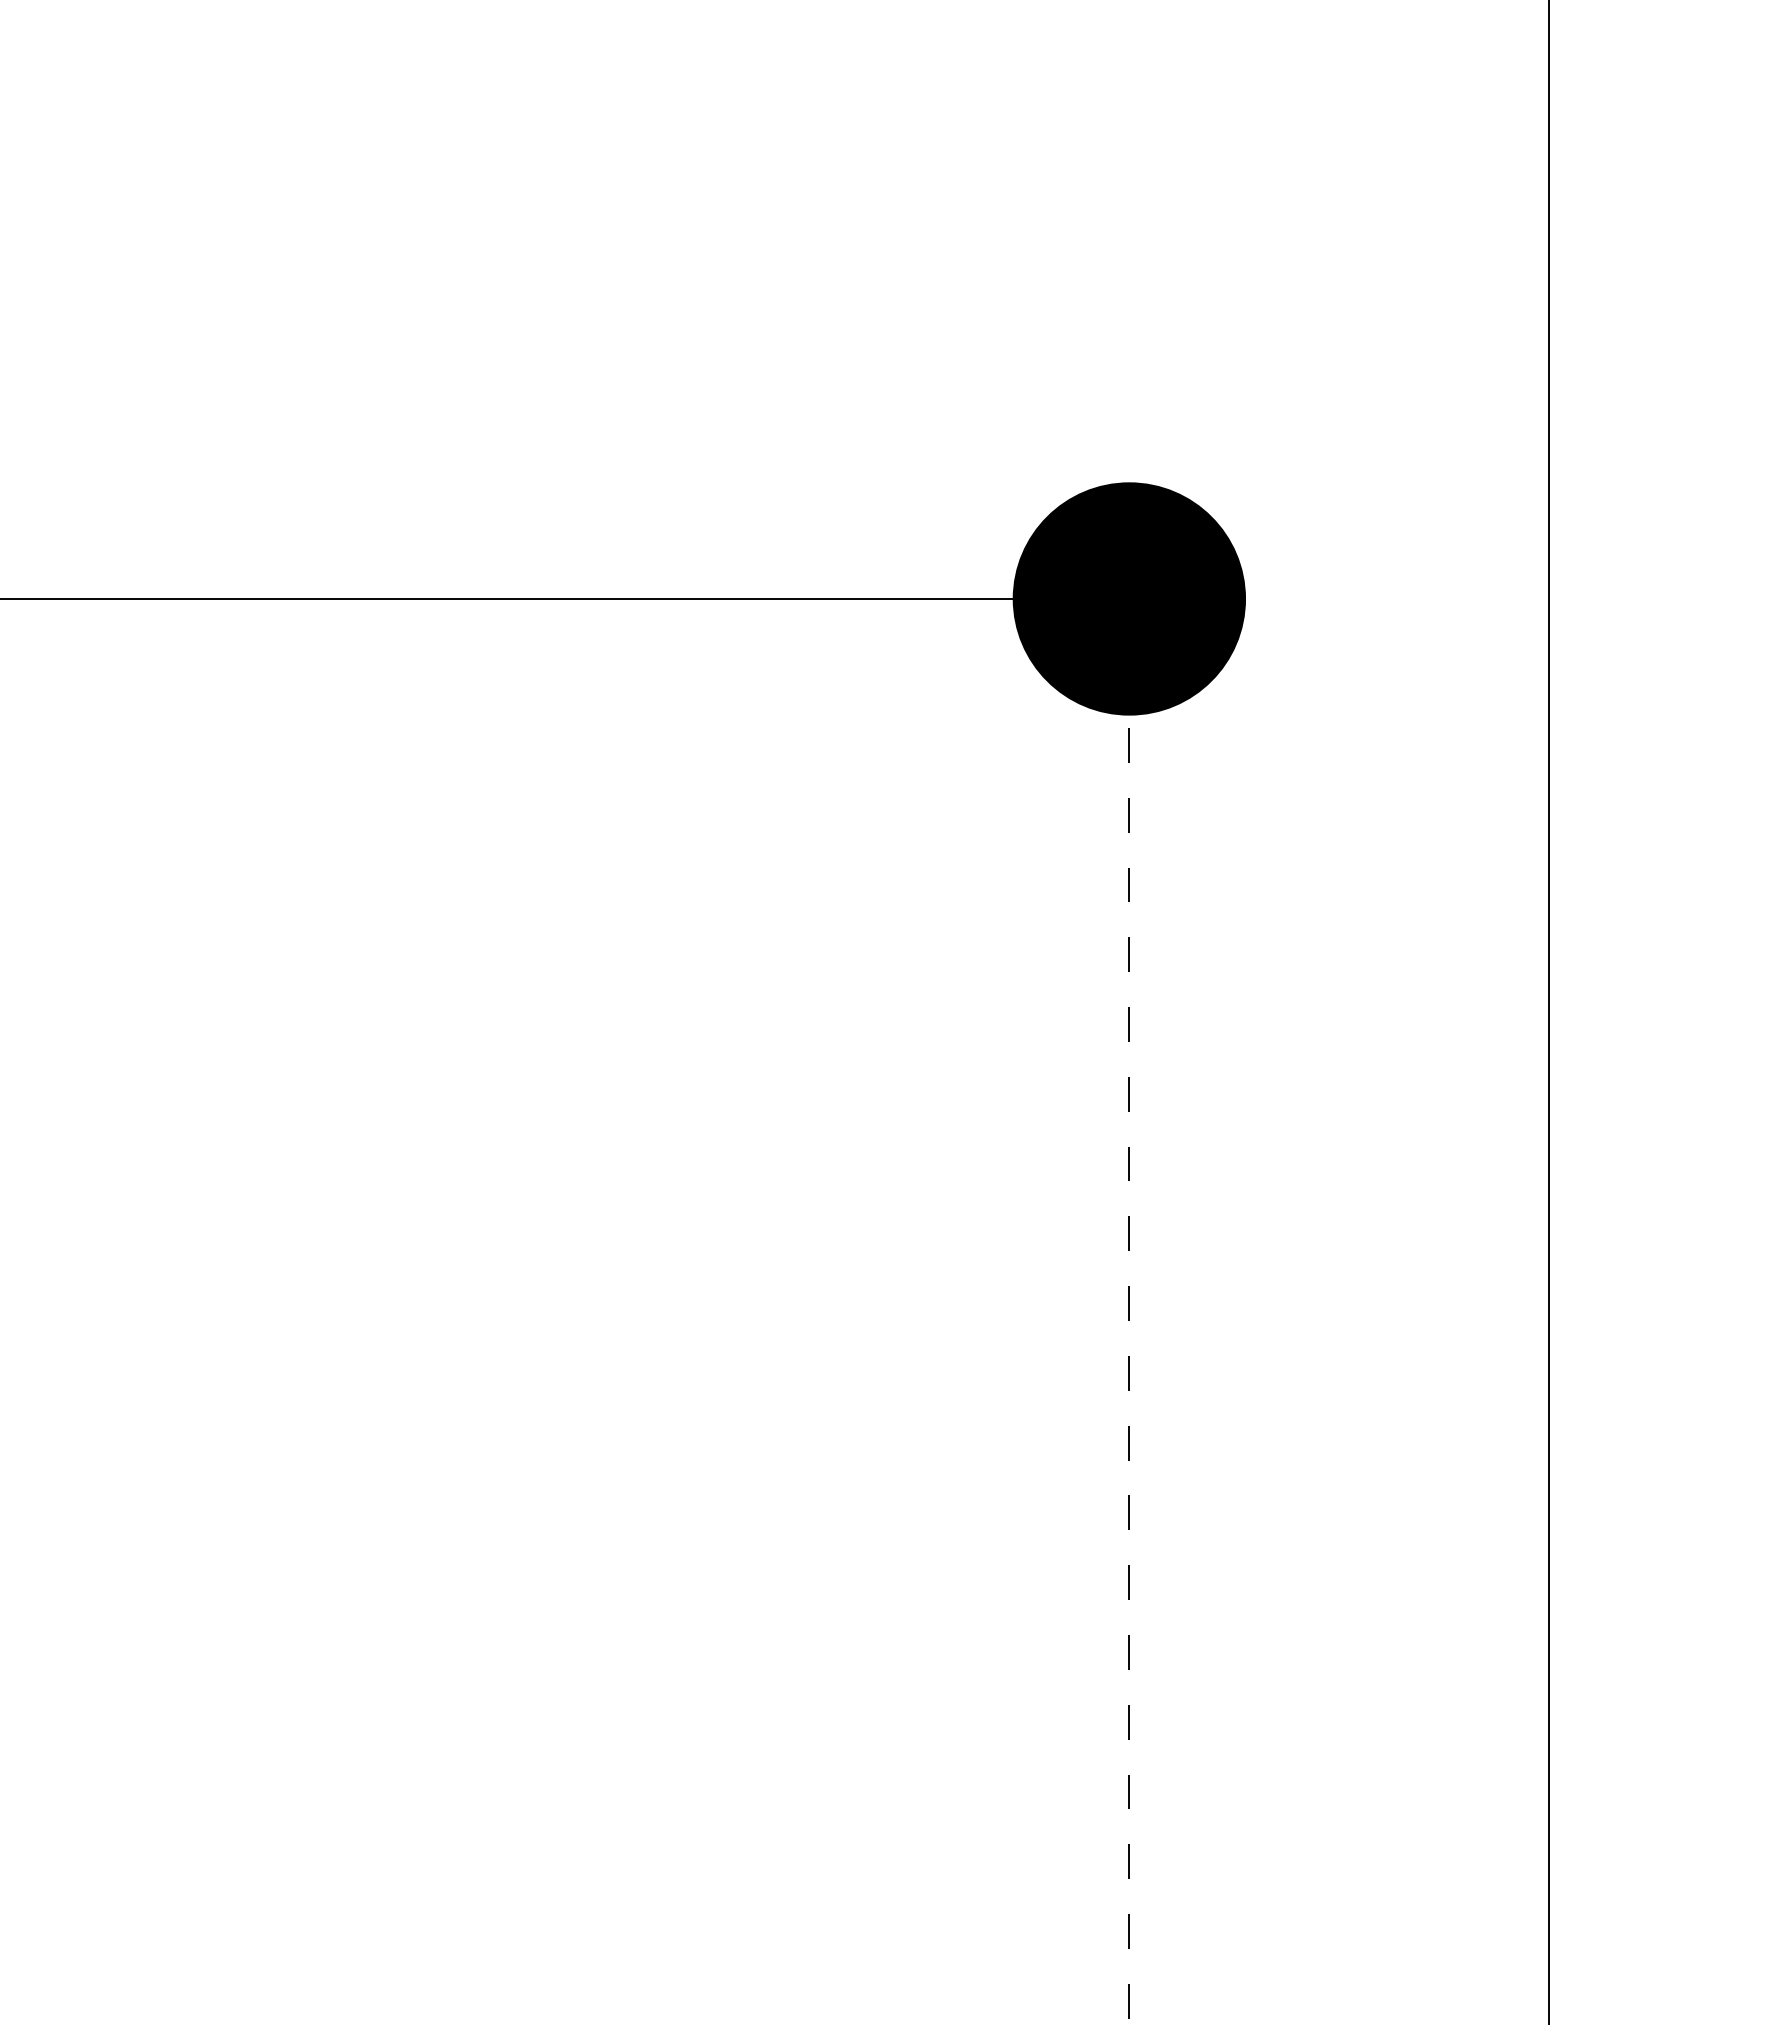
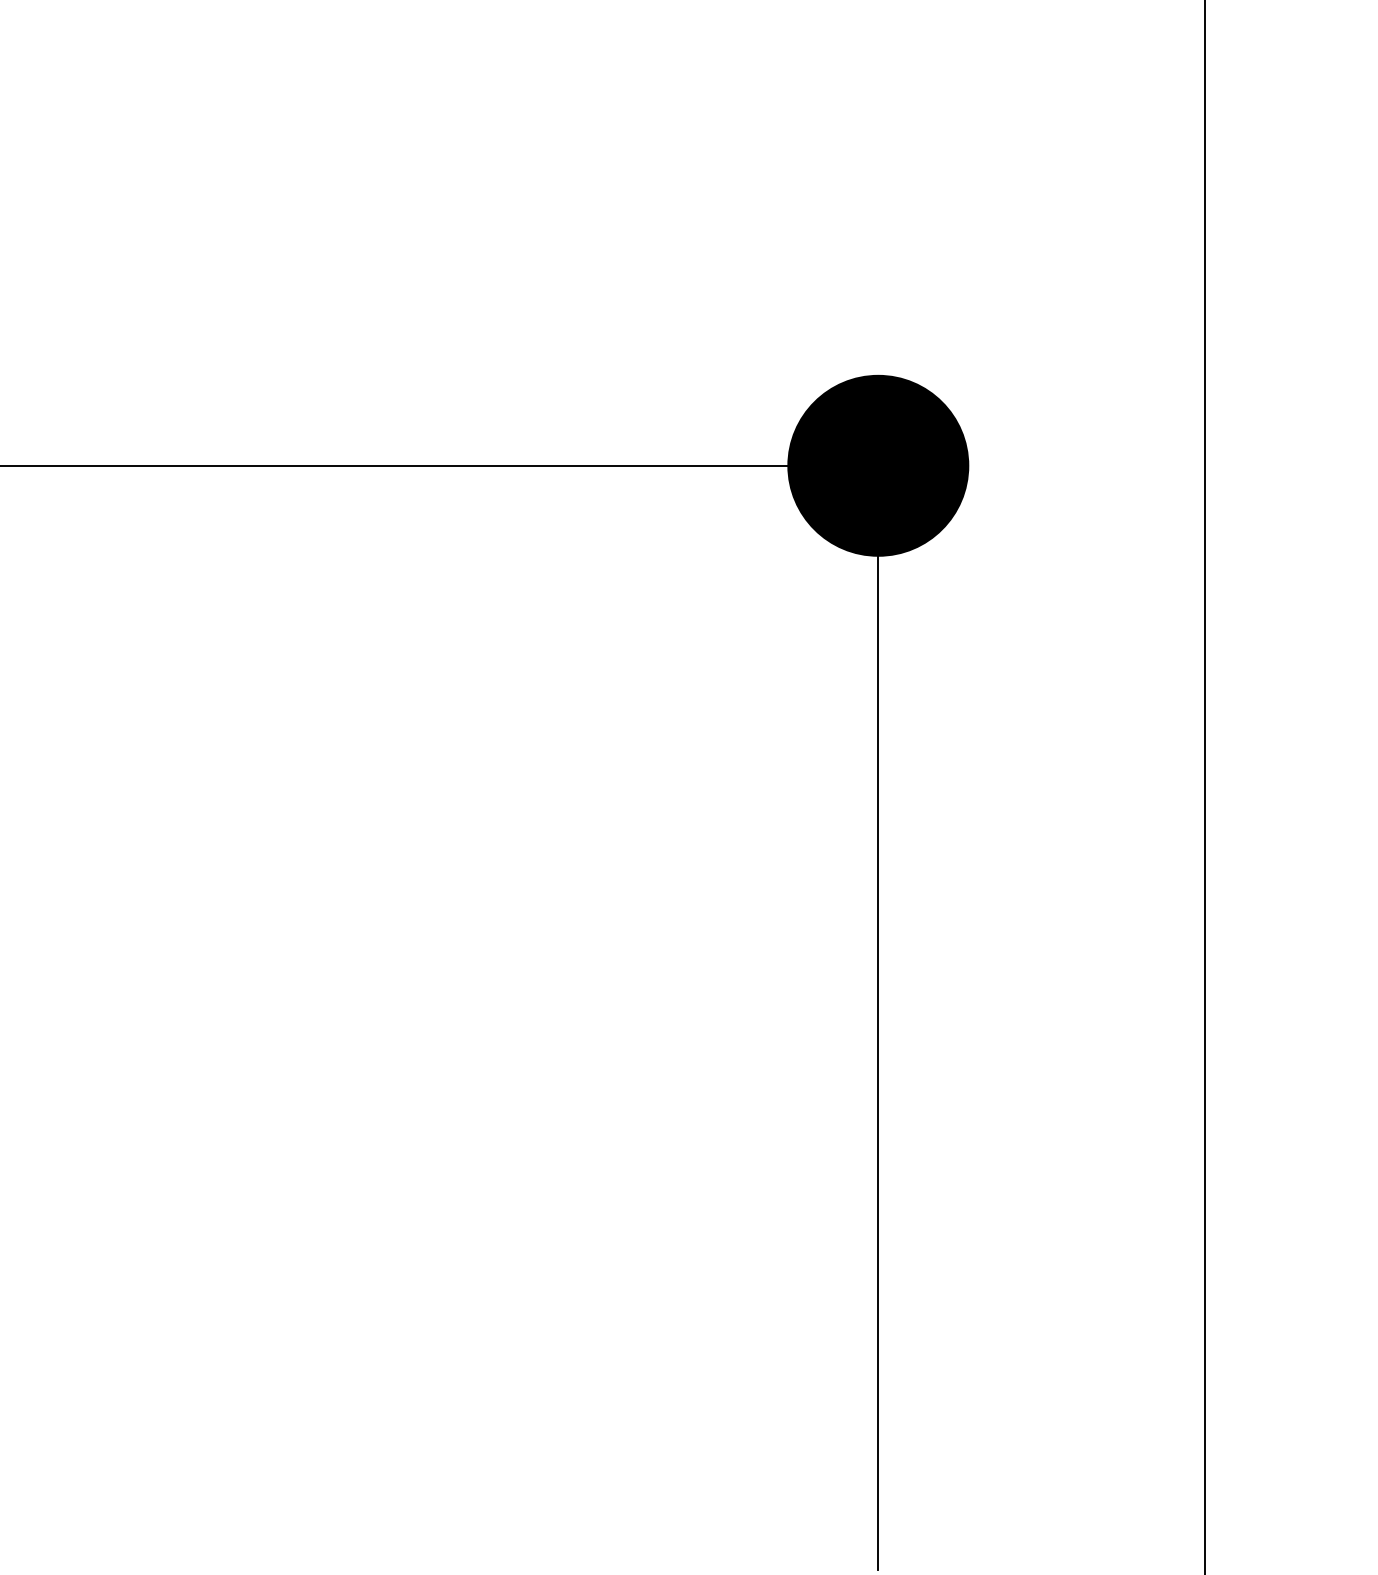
line: (1129, 1308) -> (878, 1017), dashed -> solid

